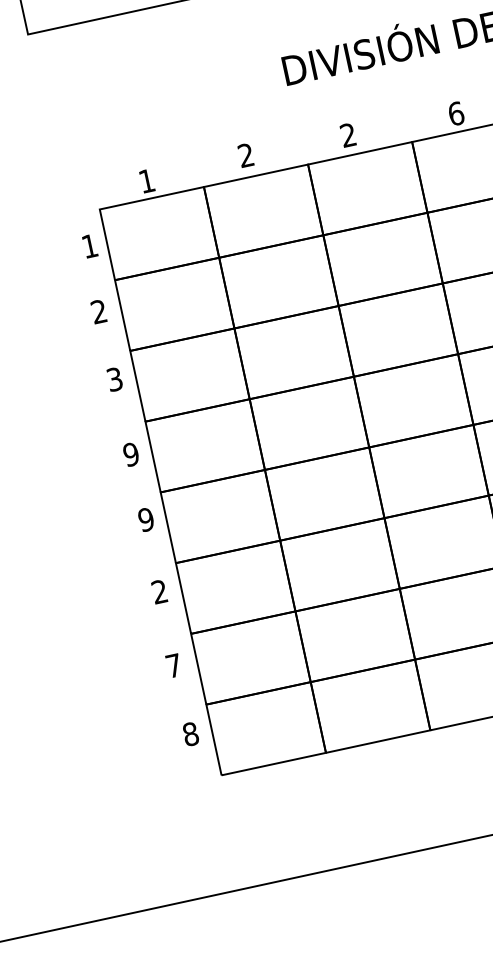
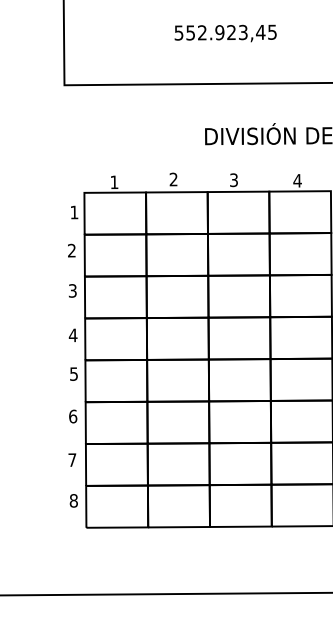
text: (455, 113) -> (297, 180), 6 -> 4
text: (347, 135) -> (233, 180), 2 -> 3
text: (130, 454) -> (72, 335), 9 -> 4
text: (145, 518) -> (73, 373), 9 -> 5
text: (160, 591) -> (73, 416), 2 -> 6

